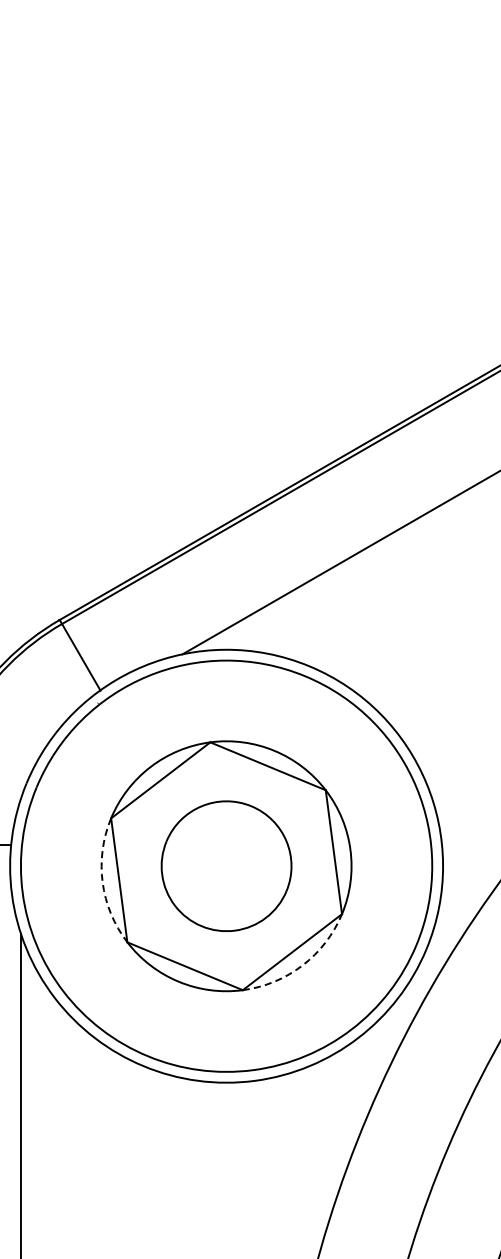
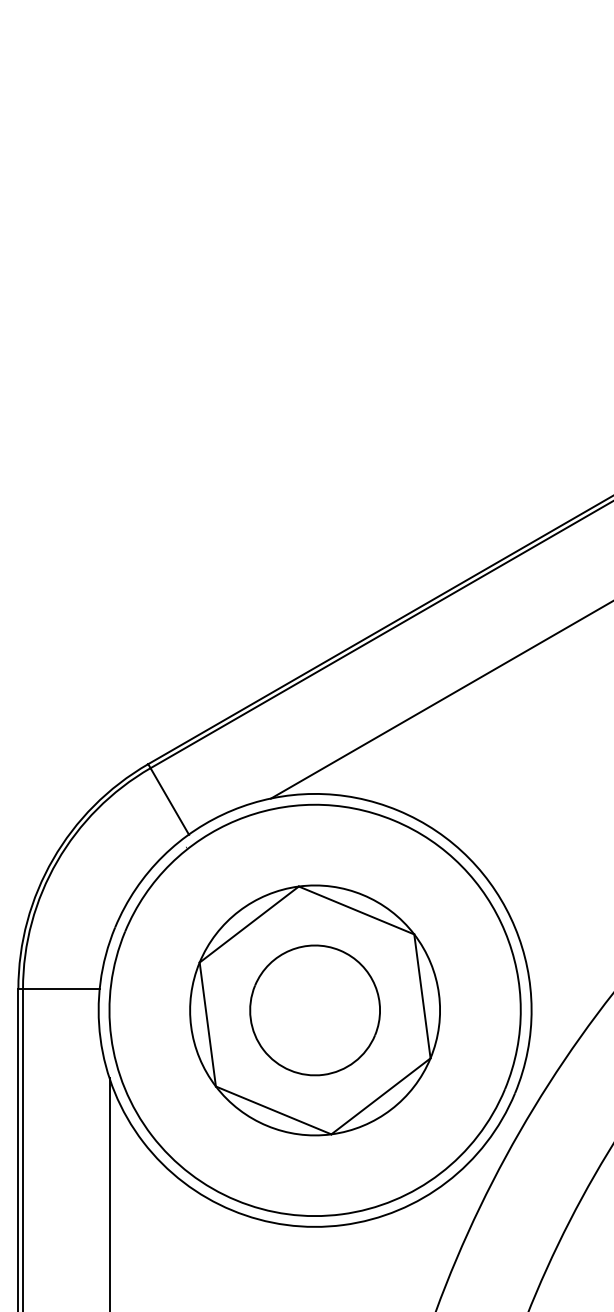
arc: (102, 882) -> (191, 1026), dashed -> solid
arc: (302, 965) -> (391, 1109), dashed -> solid

